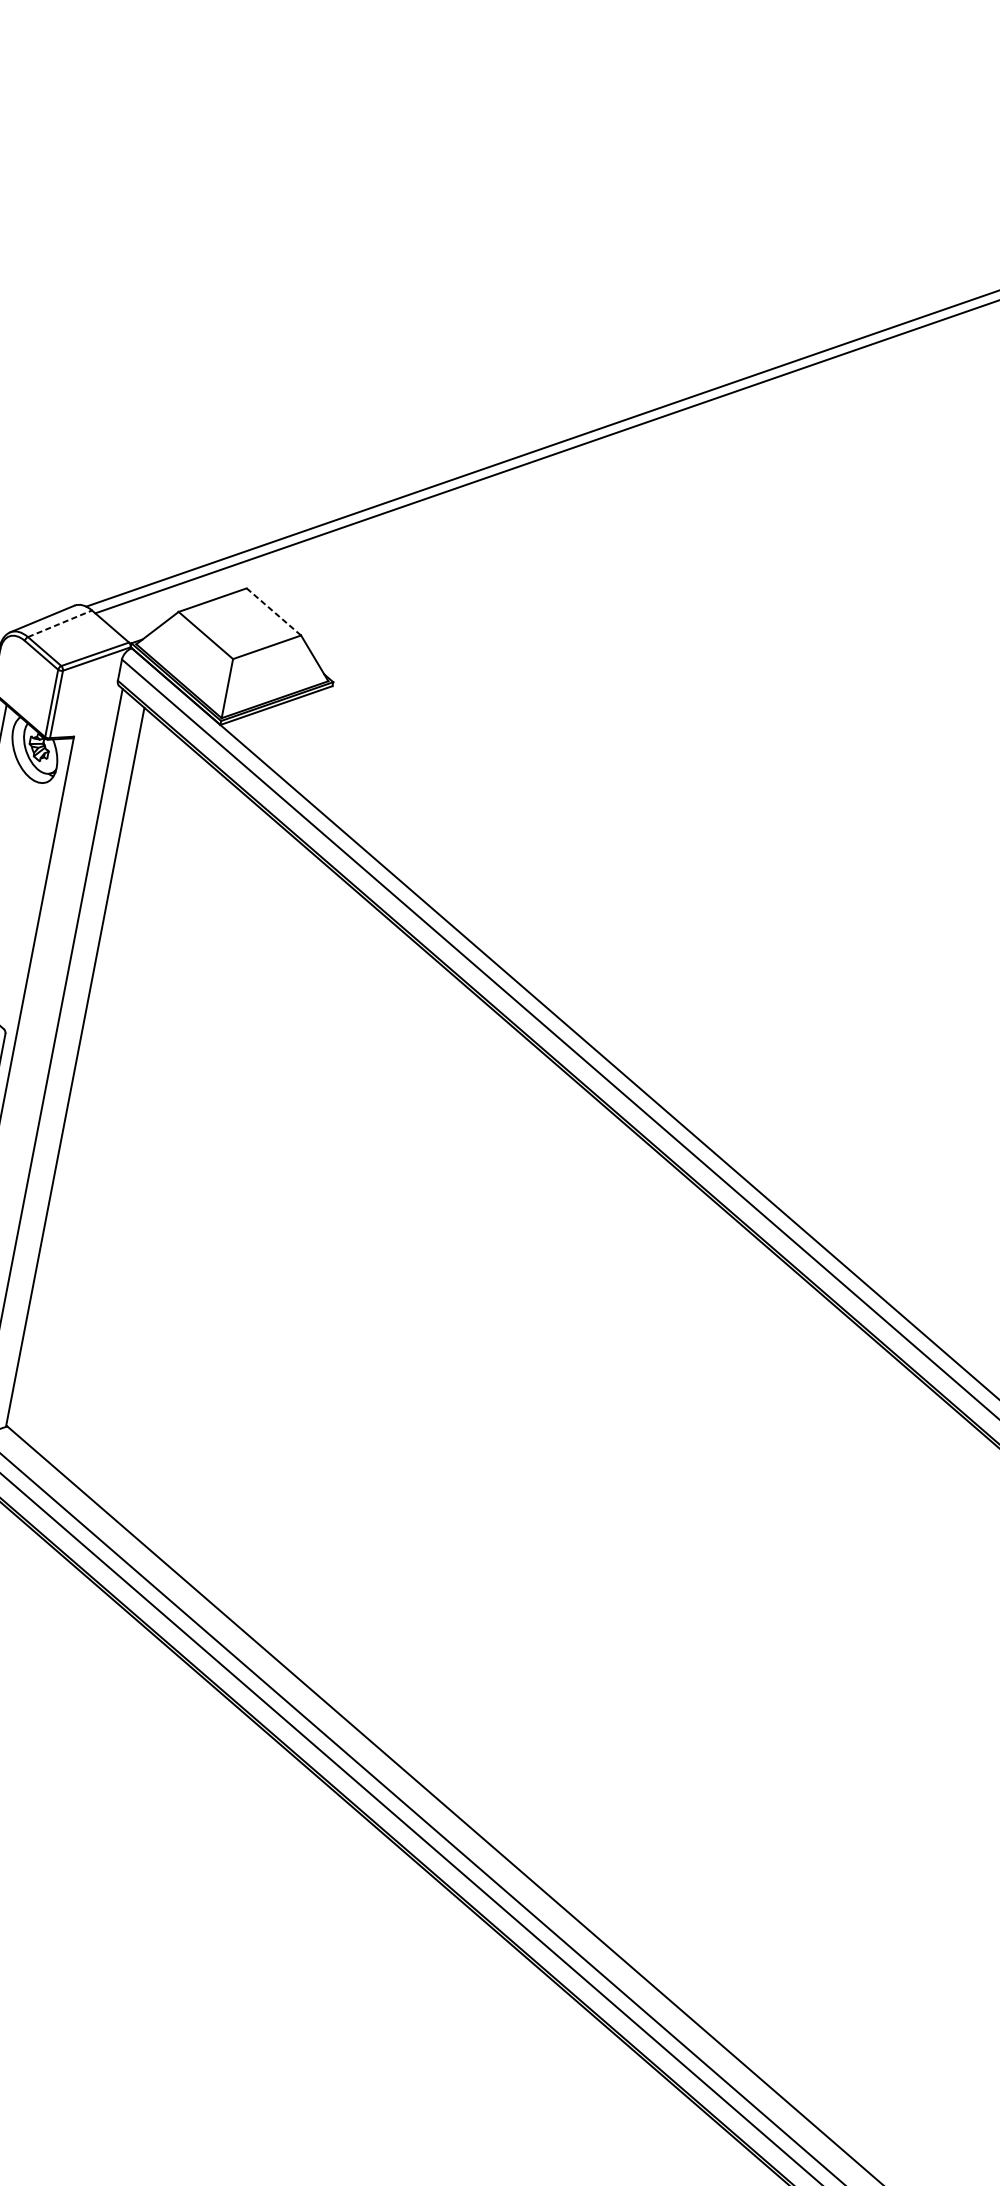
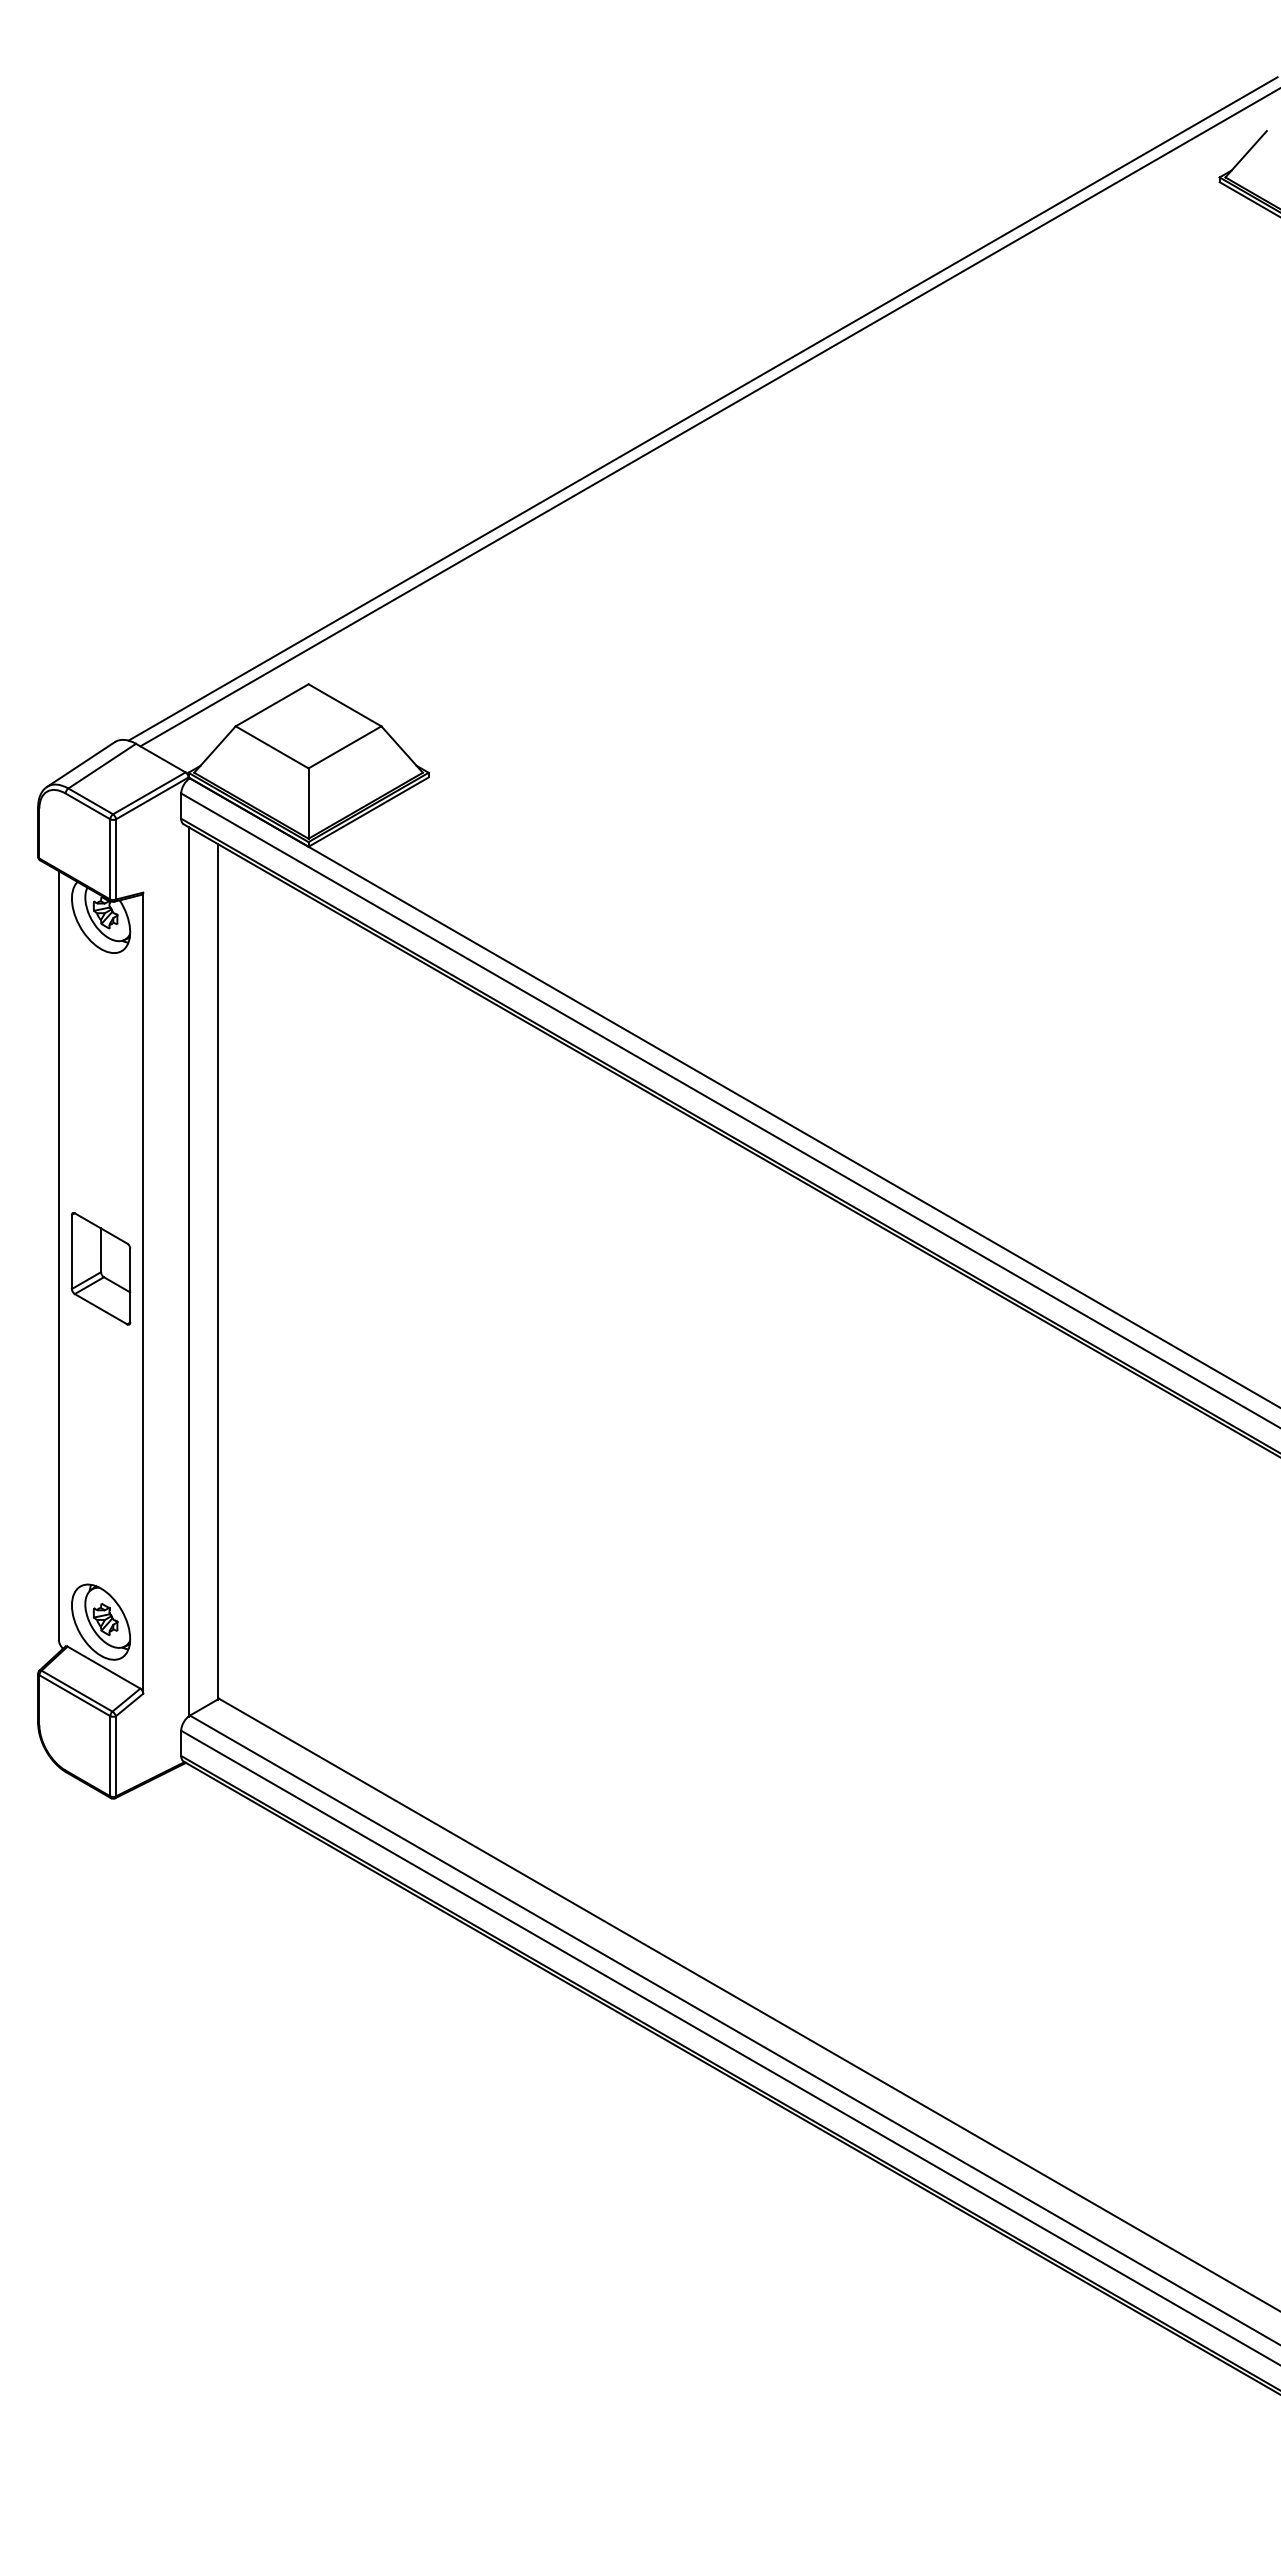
line: (274, 612) -> (345, 705), dashed -> solid
line: (60, 624) -> (102, 766), dashed -> solid

